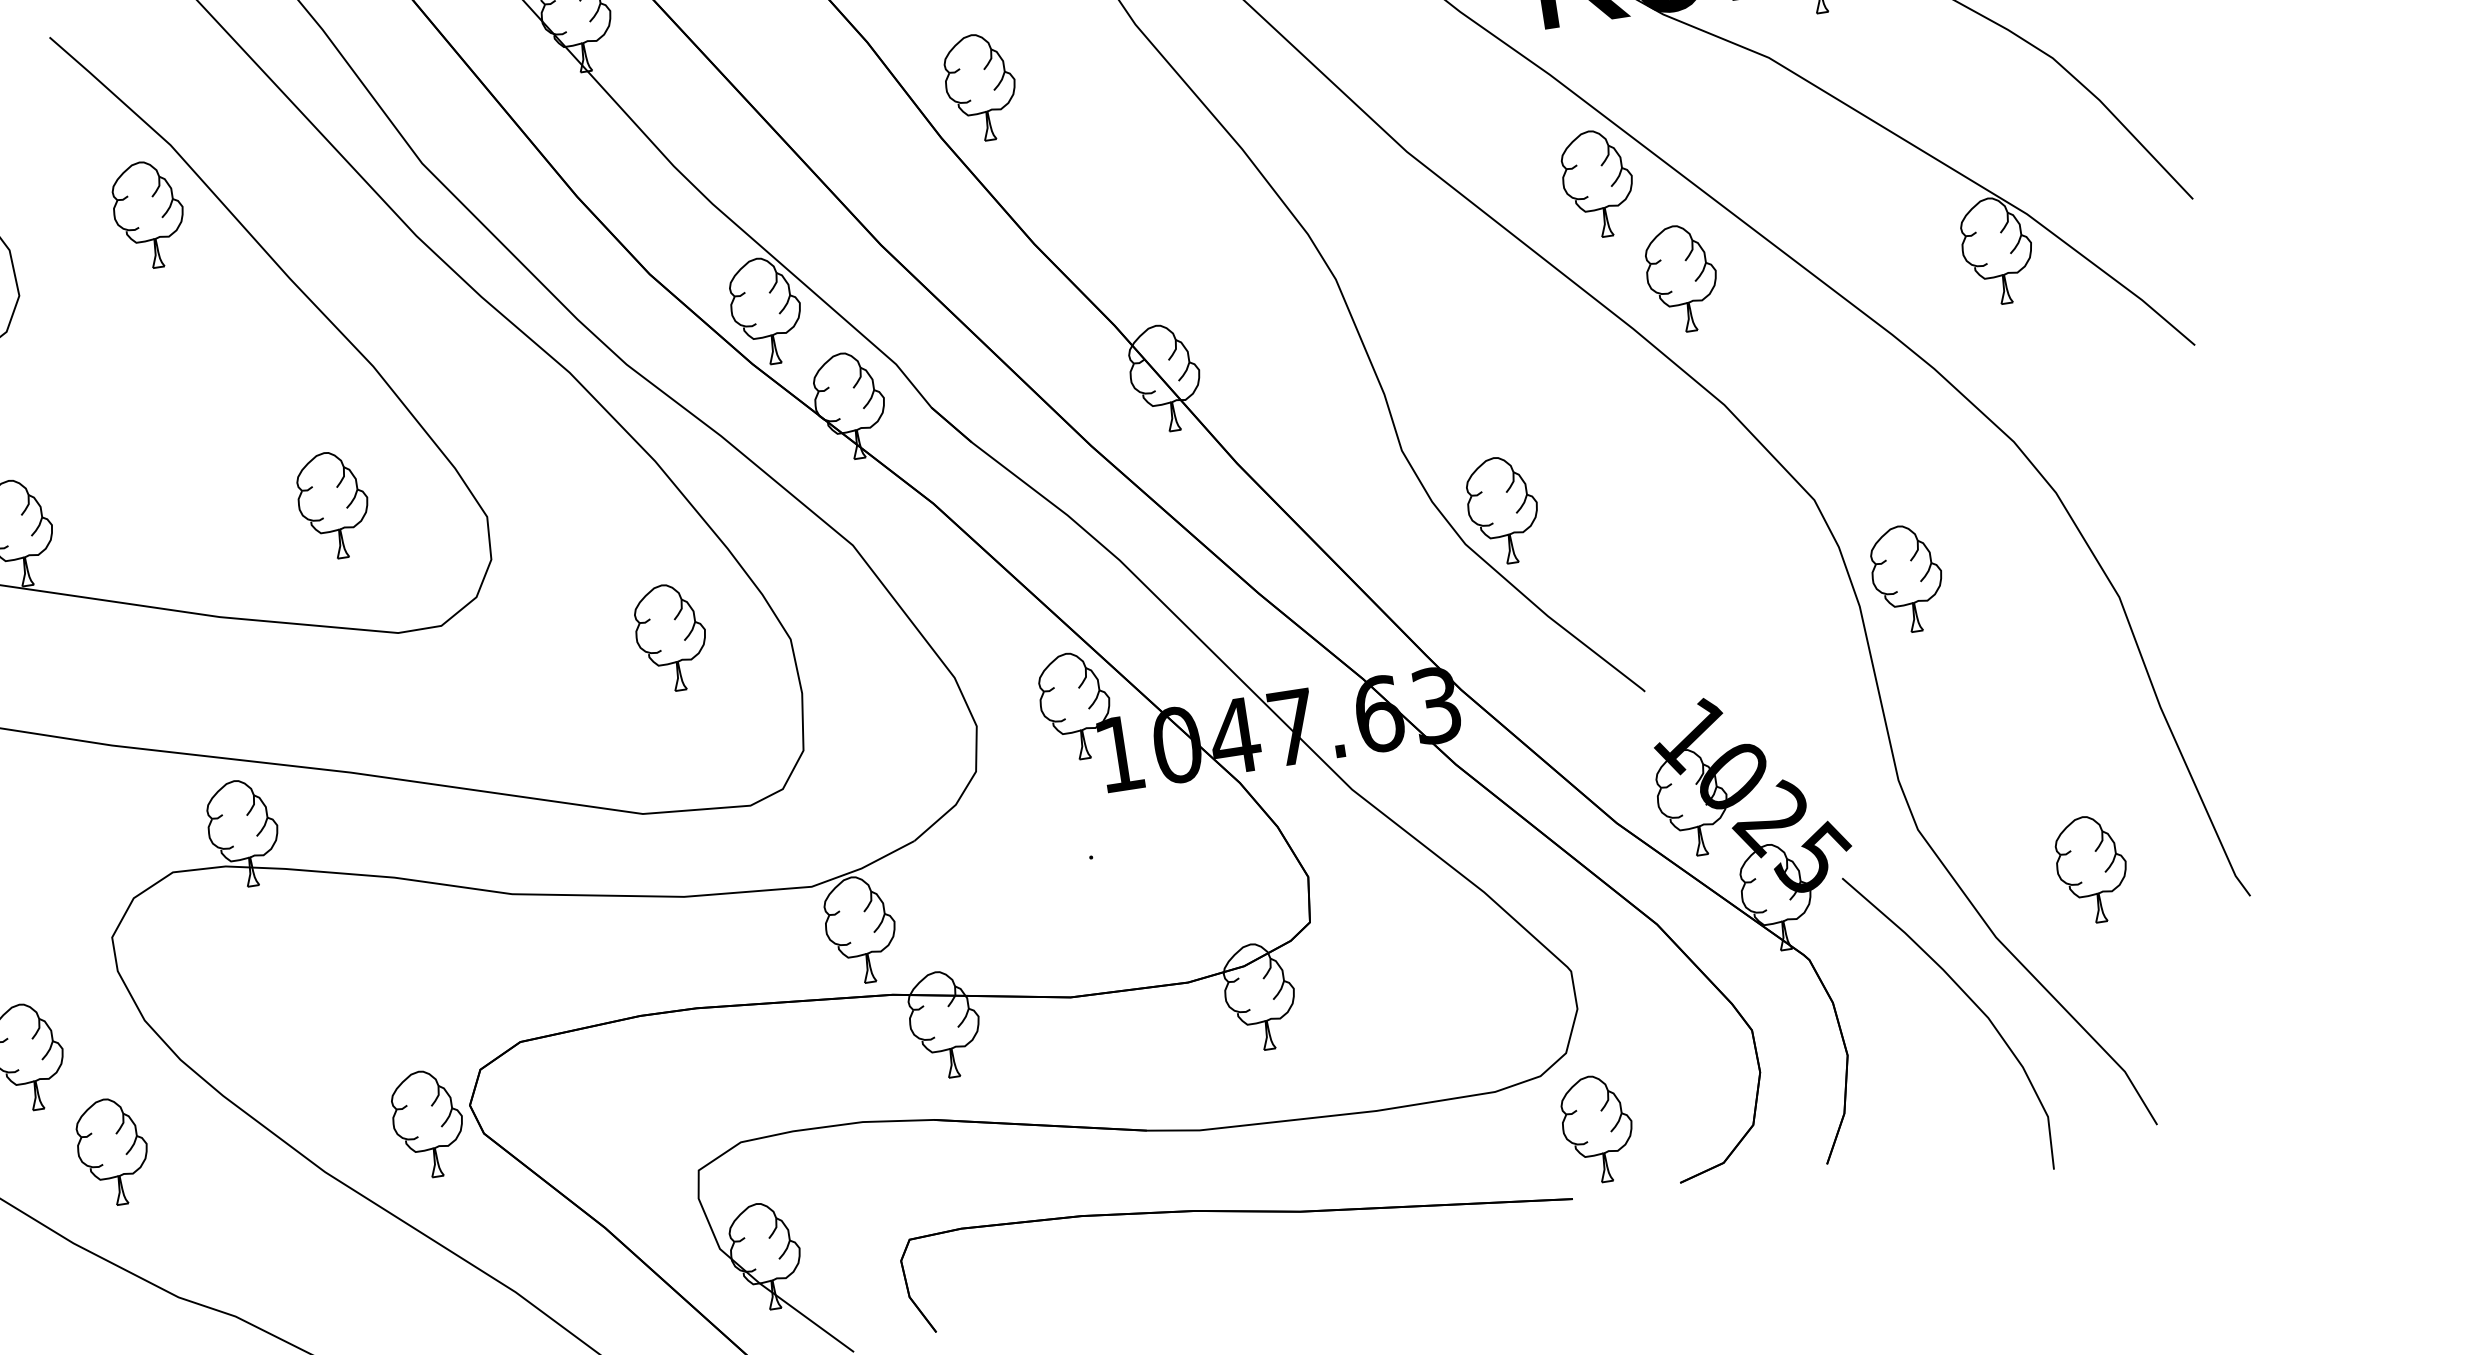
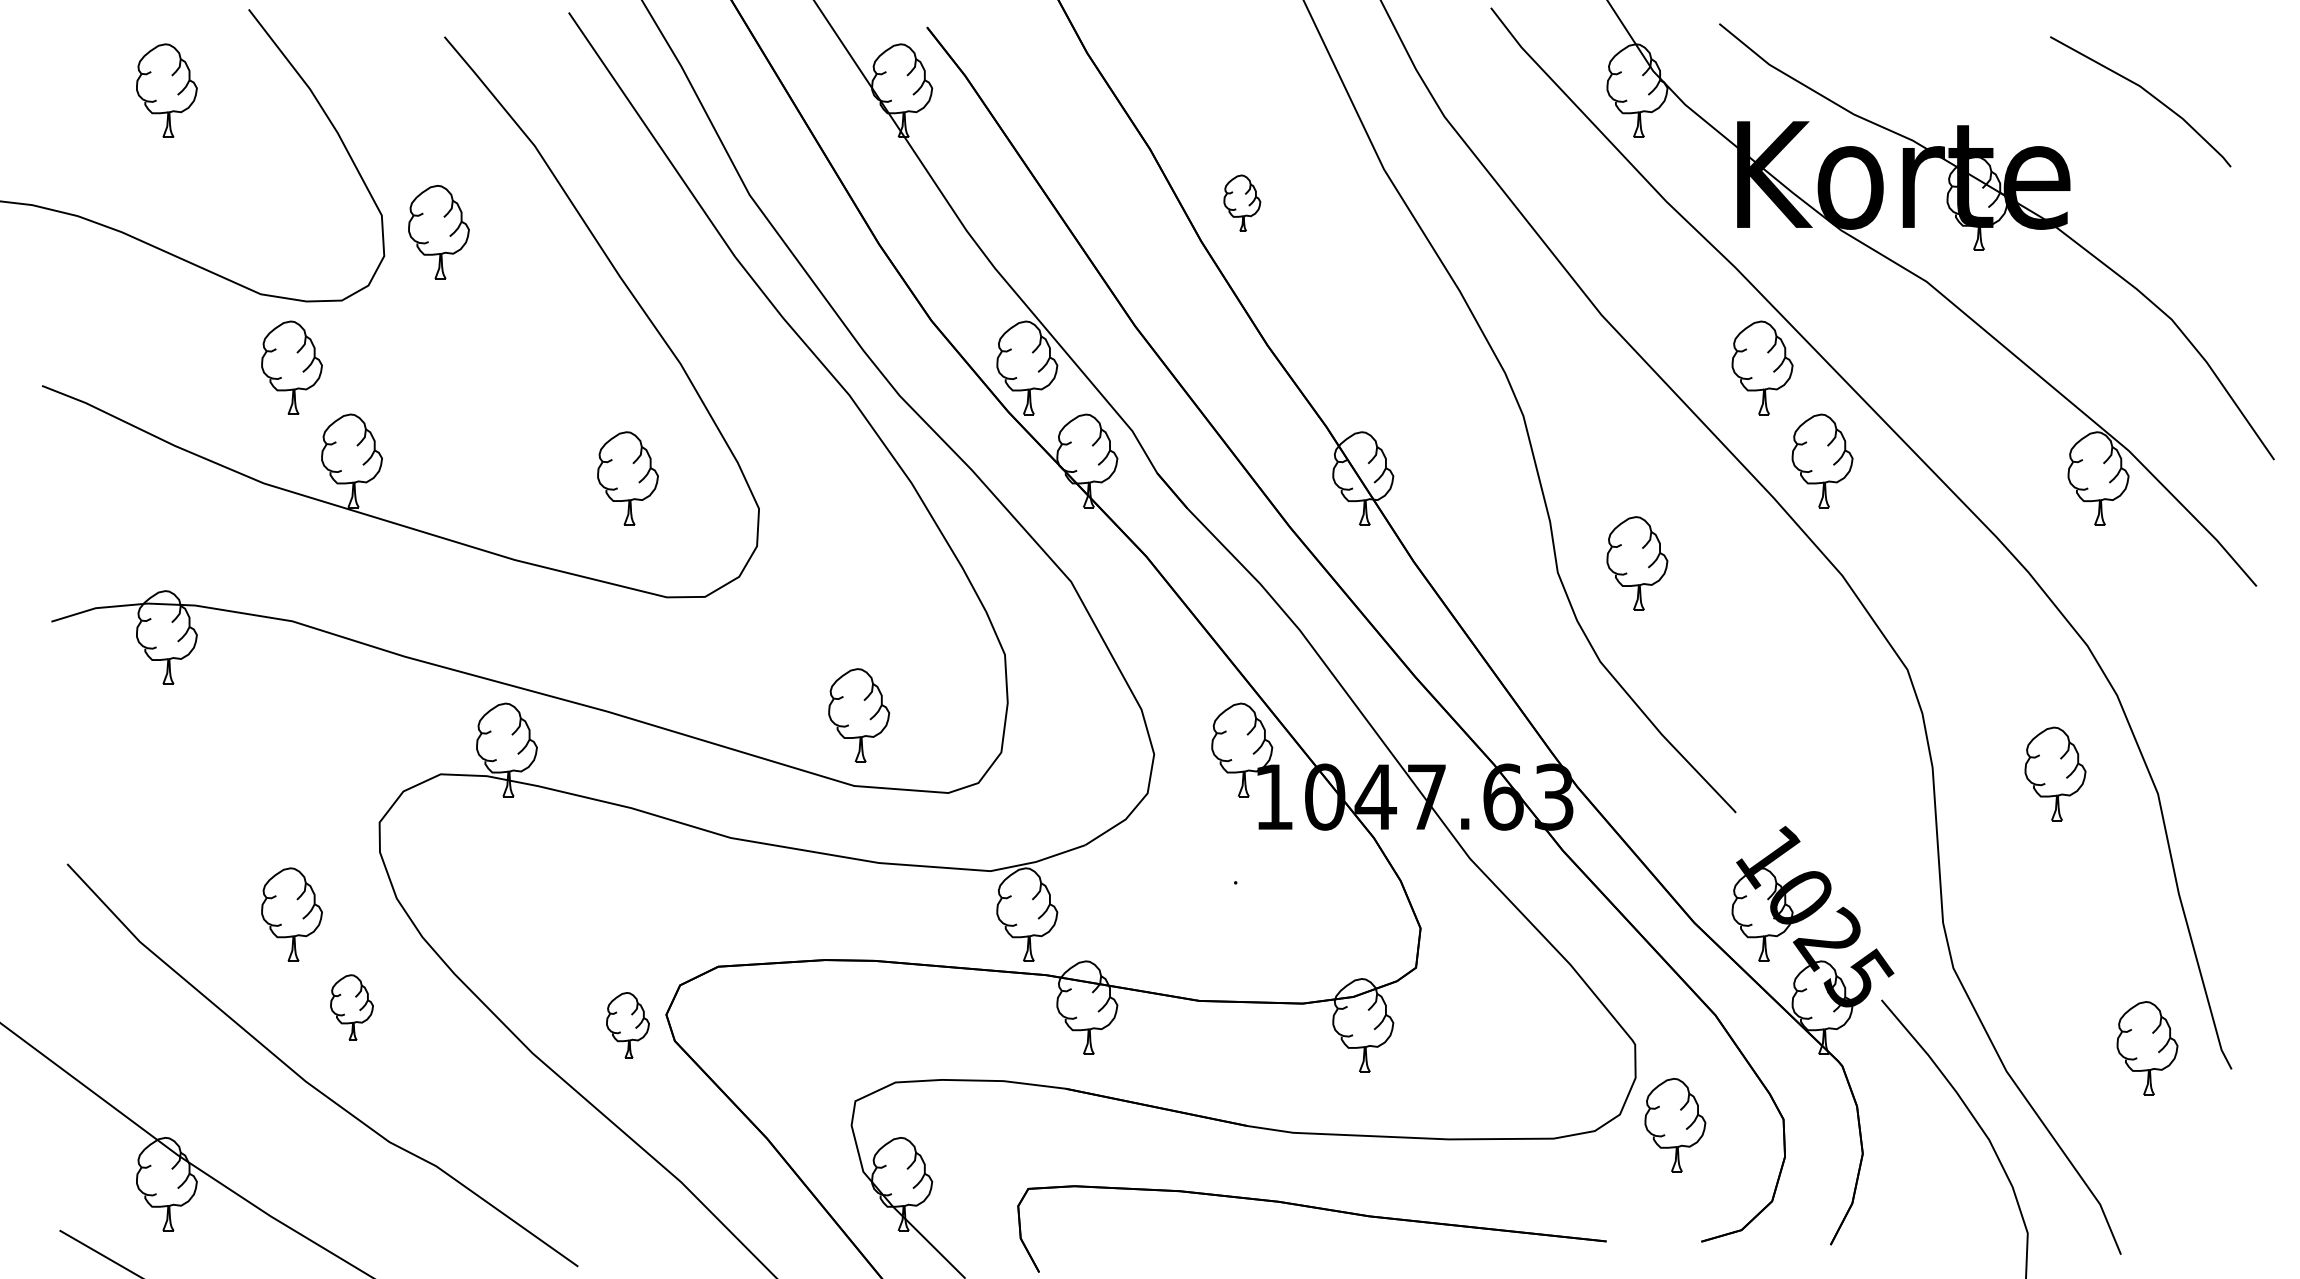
part: (981, 87) -> (1242, 203), size x0.6
part: (148, 215) -> (438, 232), moved
part: (1503, 510) -> (1637, 563), moved
part: (1907, 578) -> (2055, 773), moved
part: (671, 637) -> (859, 715), moved
part: (2092, 869) -> (2147, 1048), moved
part: (427, 1124) -> (627, 1025), size x0.7
part: (1598, 1129) -> (1675, 1125), moved
part: (112, 1151) -> (351, 1007), size x0.7

